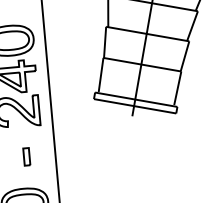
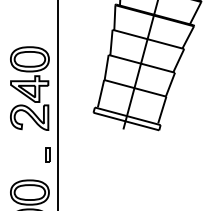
part: (26, 156) -> (47, 154), moved

